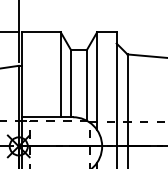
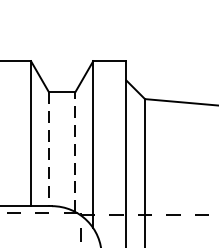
line: (71, 84) -> (49, 150), solid -> dashed
line: (86, 85) -> (75, 152), solid -> dashed

